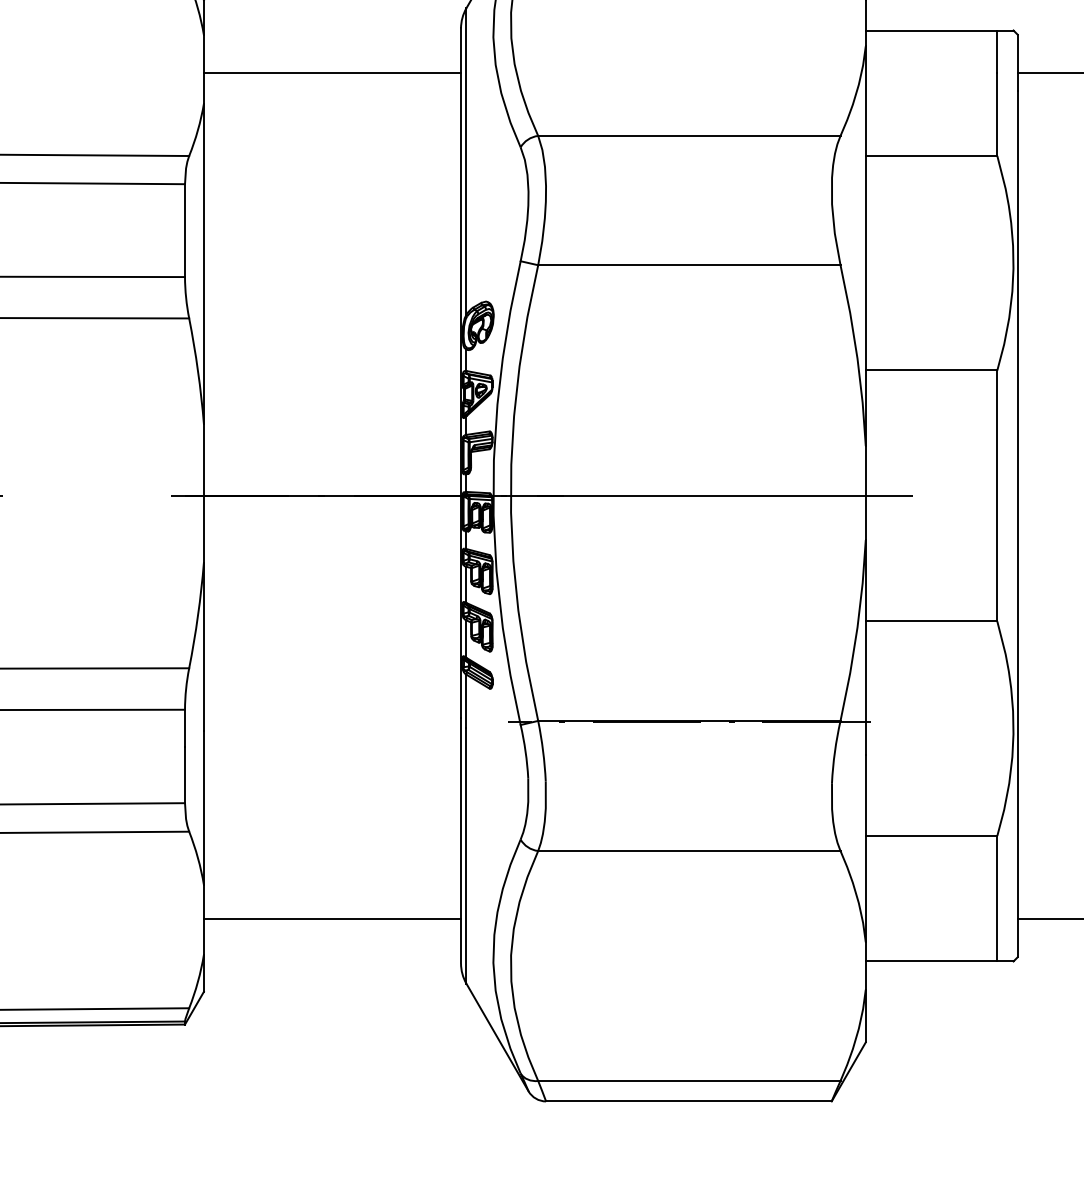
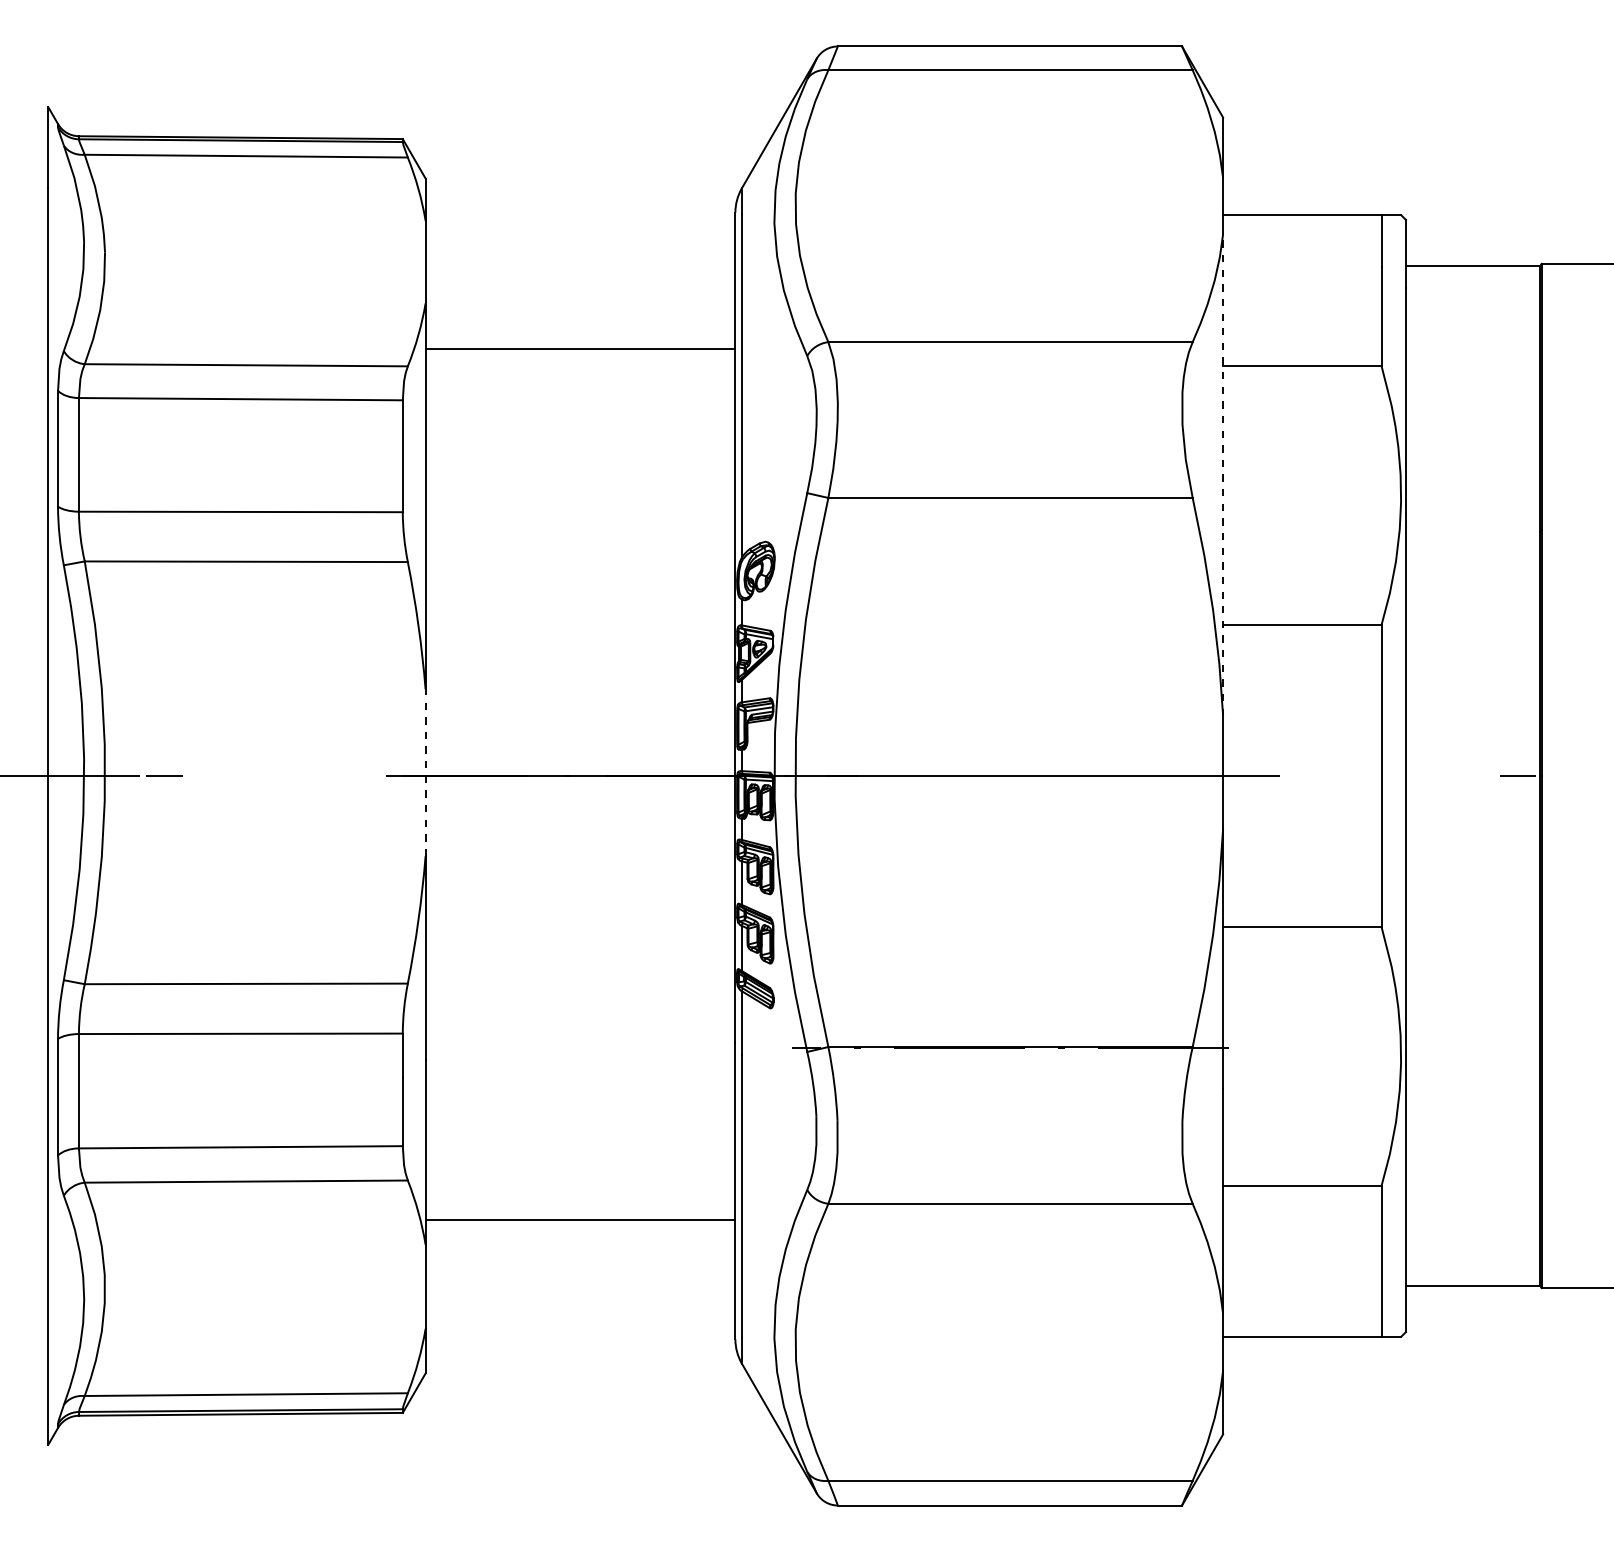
line: (332, 73) -> (580, 349), moved
line: (866, 246) -> (1223, 475), solid -> dashed
line: (203, 493) -> (425, 772), solid -> dashed
line: (332, 918) -> (580, 1219), moved

